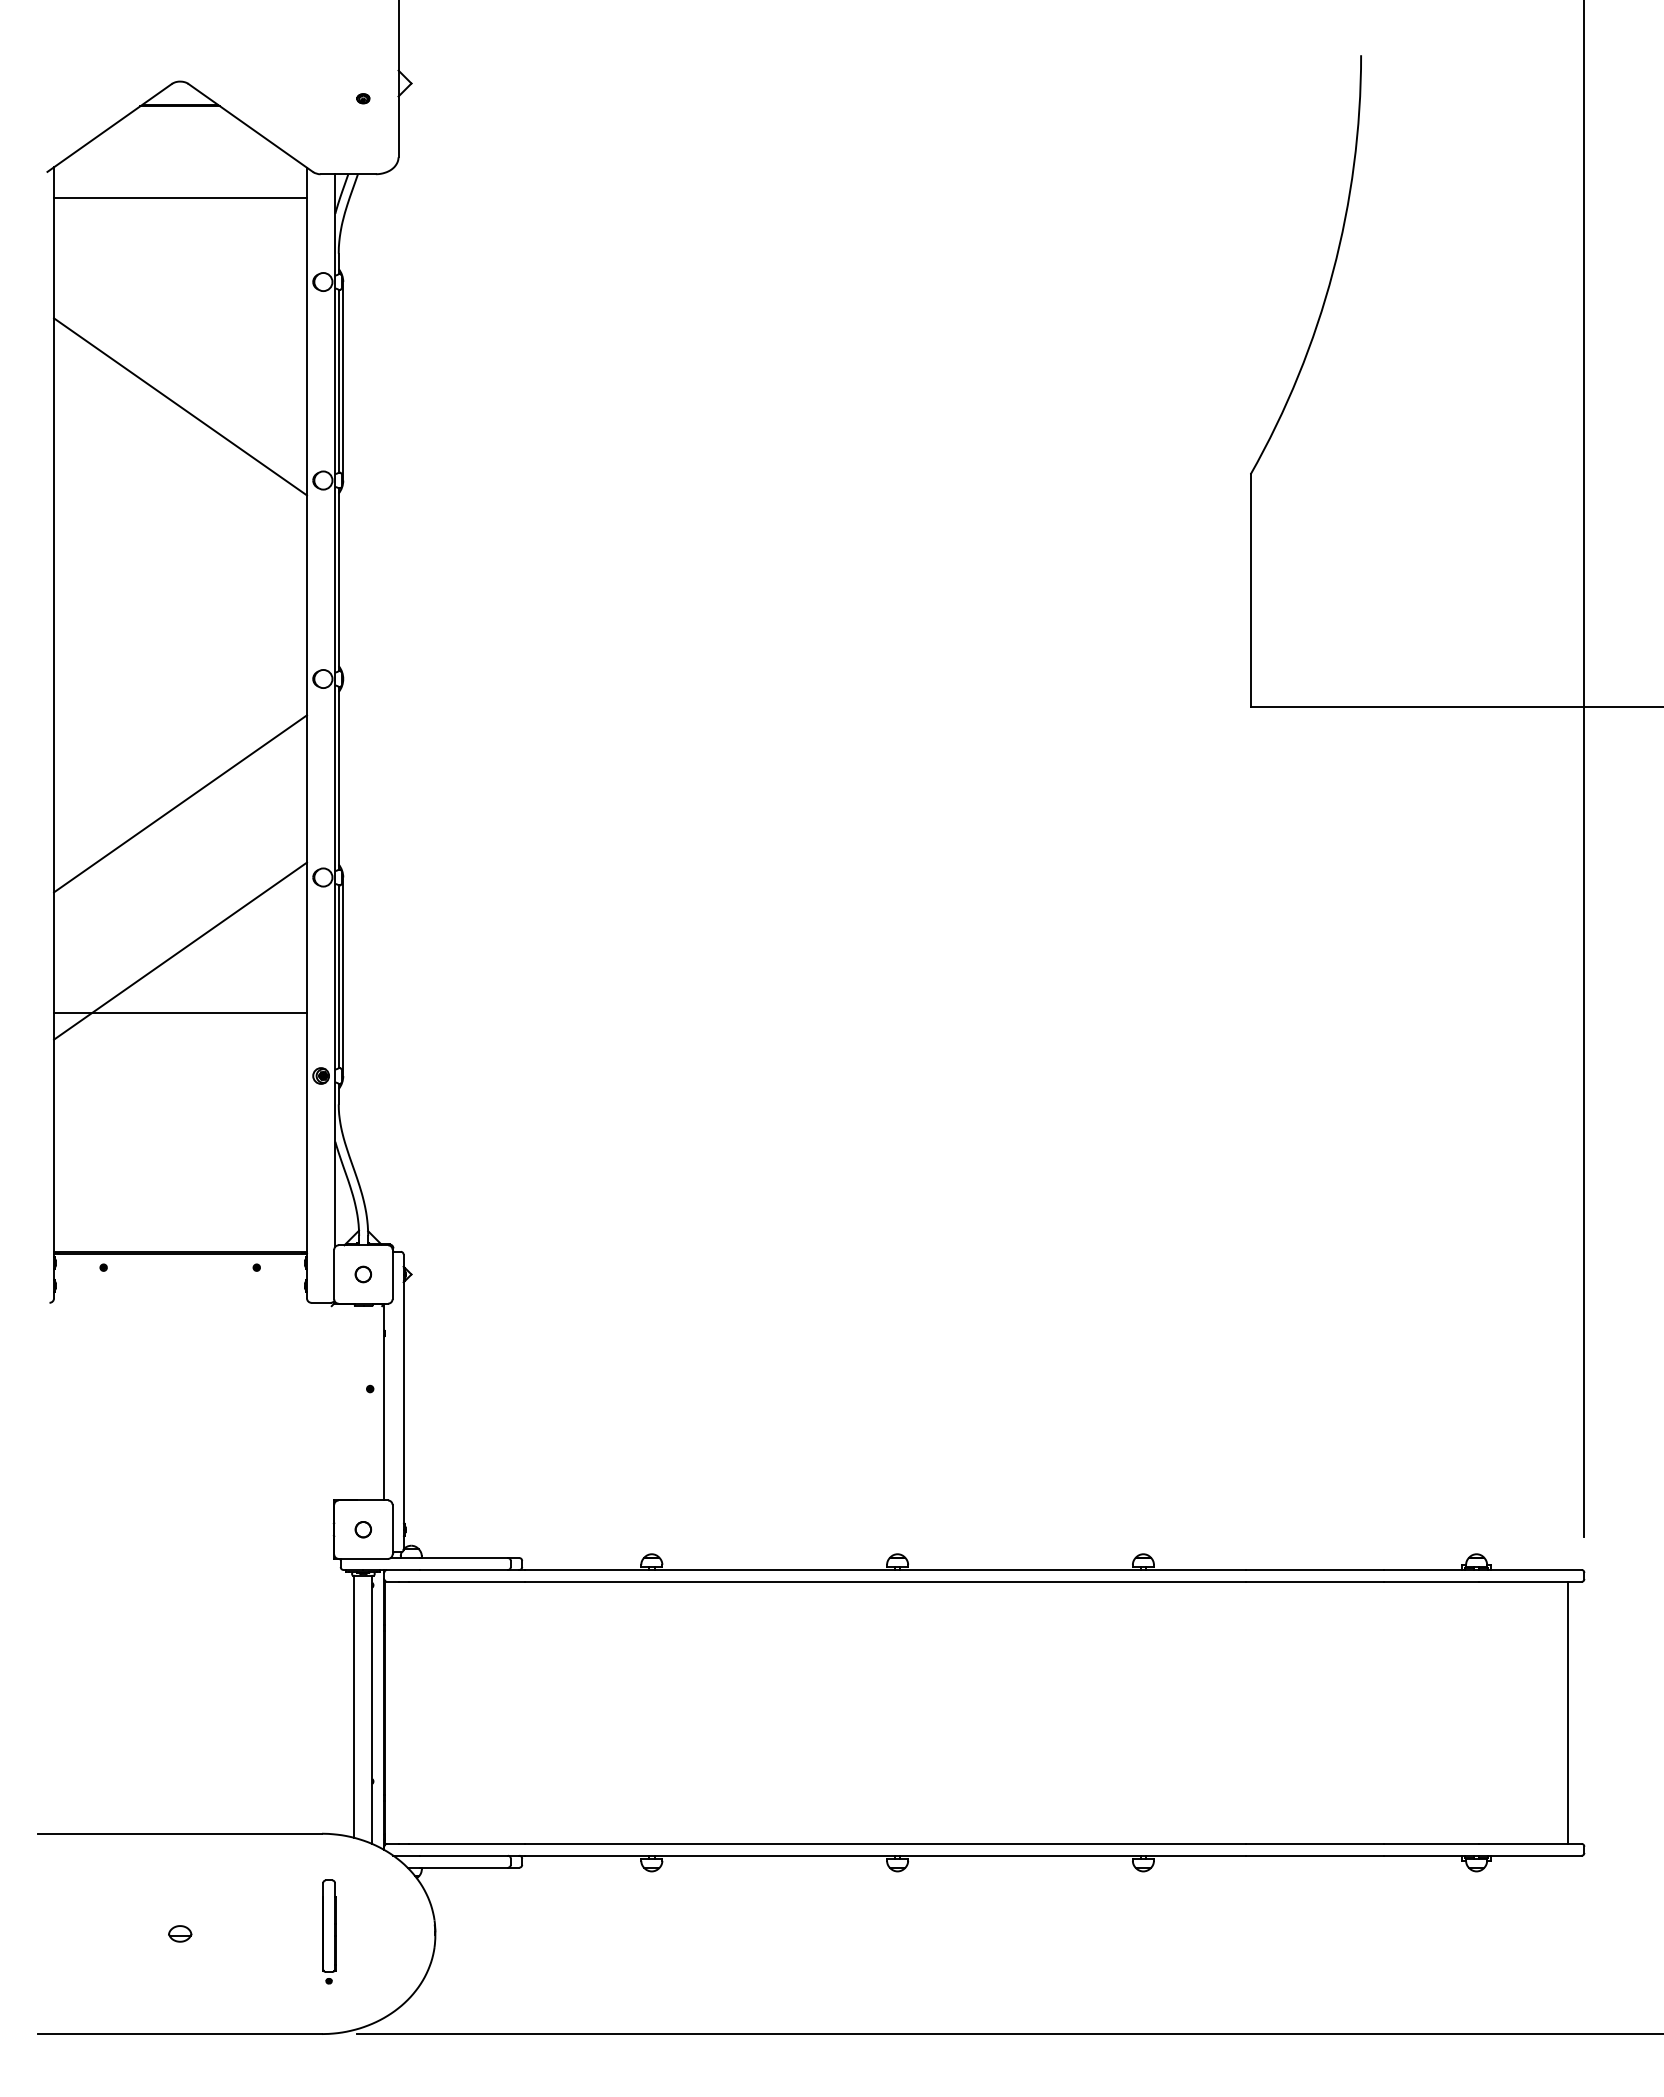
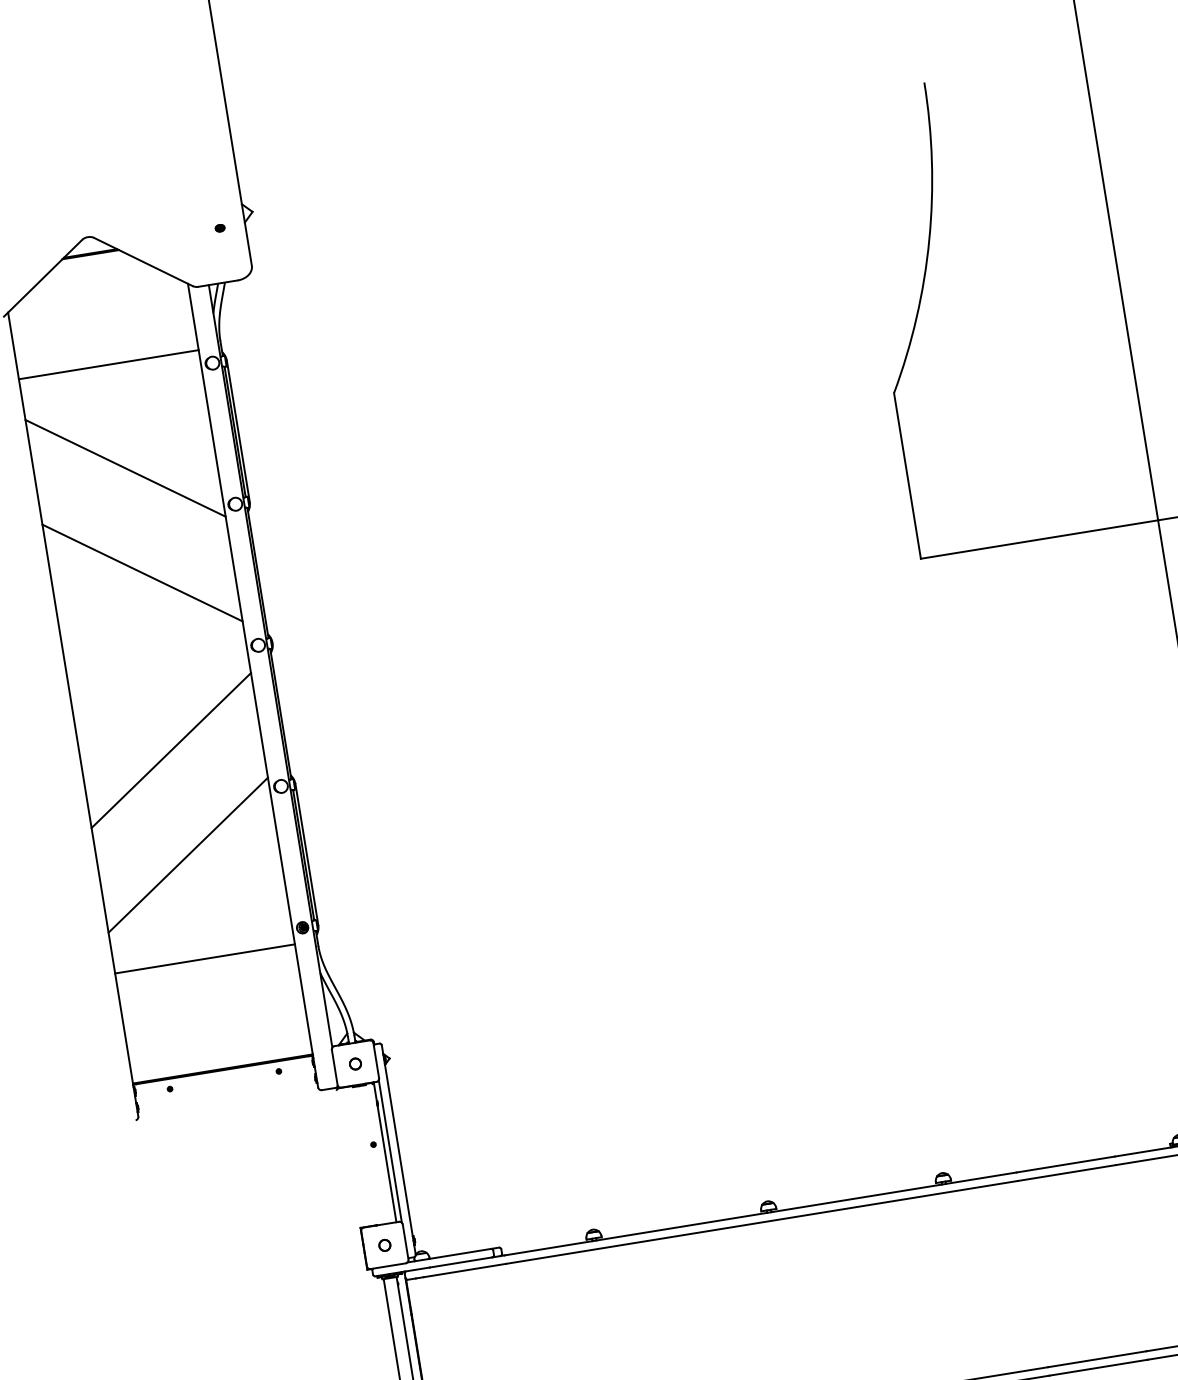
line: (180, 198) -> (108, 365), moved
line: (180, 553) -> (142, 572), added
line: (180, 1013) -> (205, 959), moved
line: (391, 1401) -> (390, 1151), added

